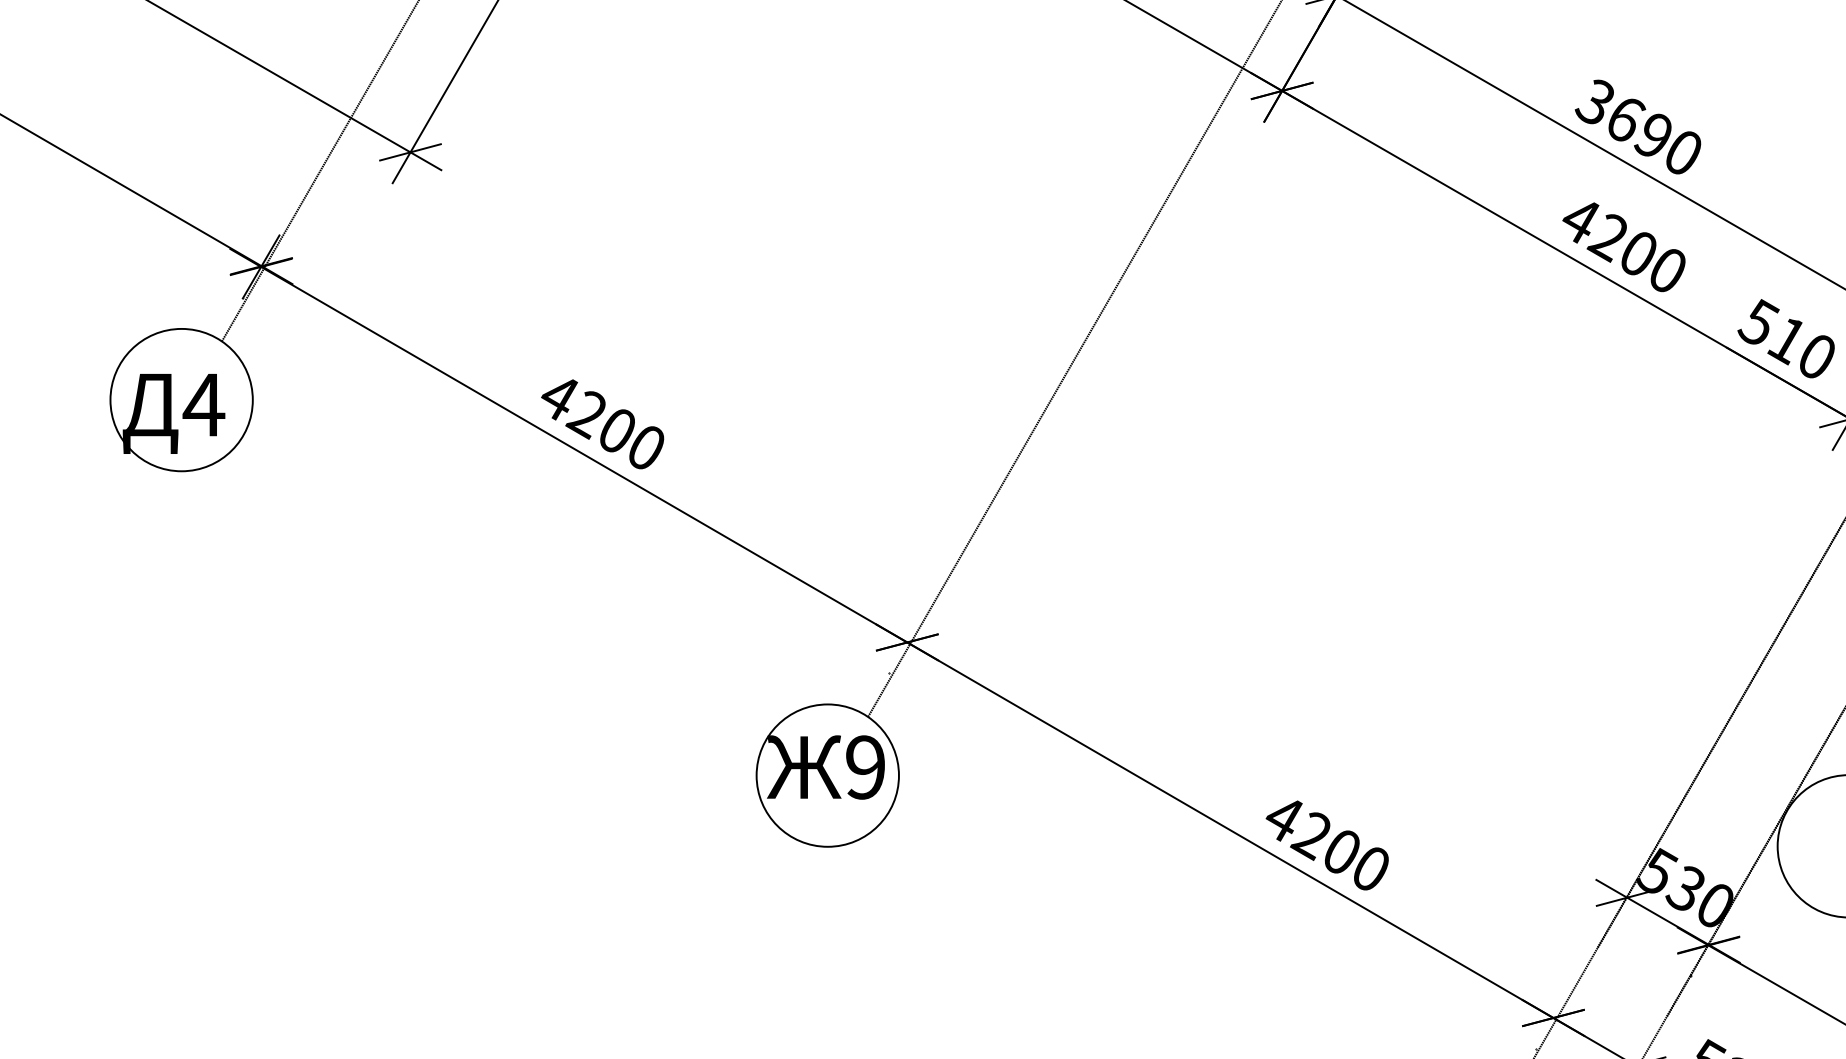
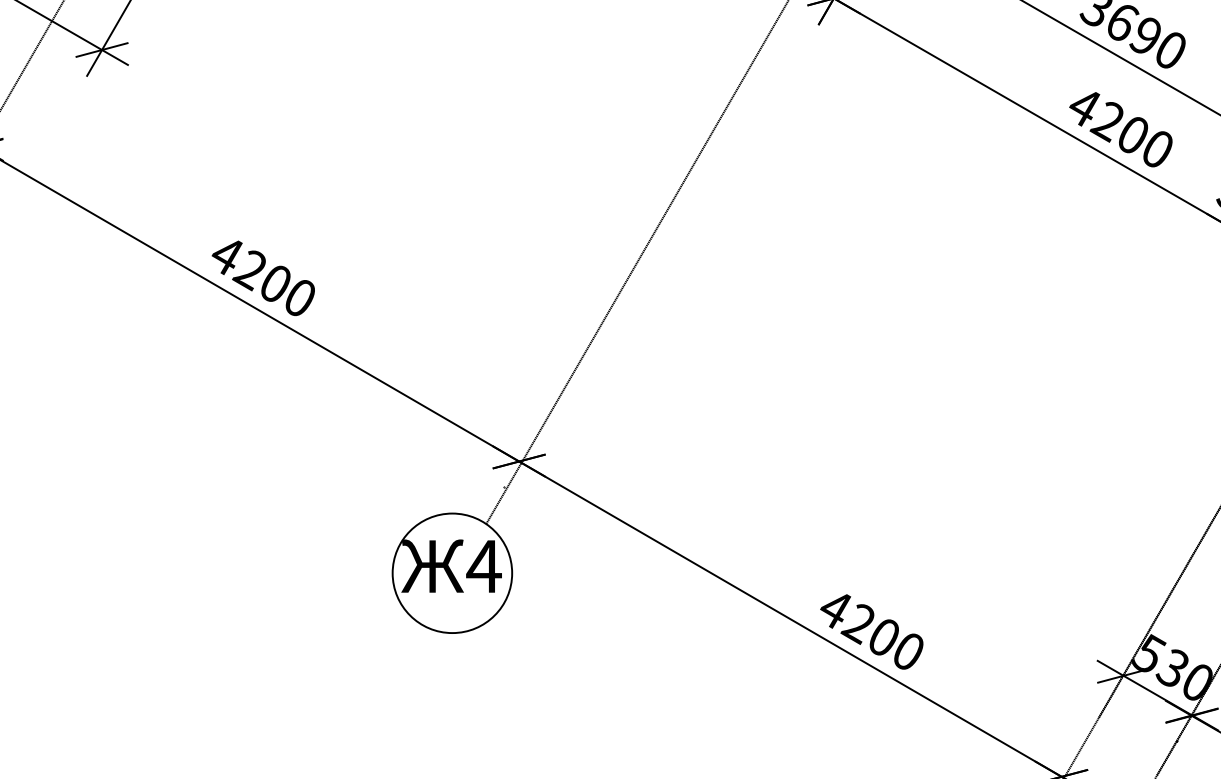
text: (865, 767) -> (484, 566), 9 -> 4

